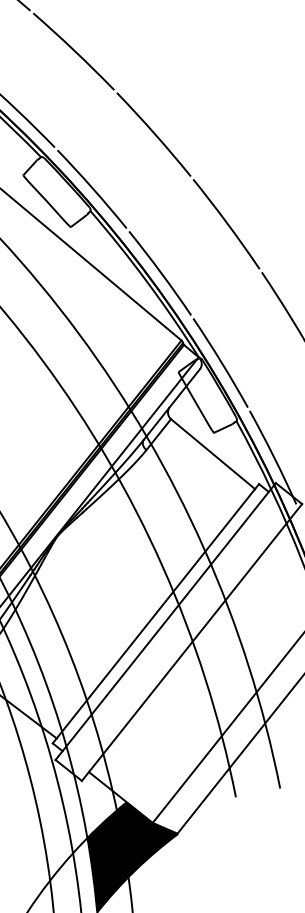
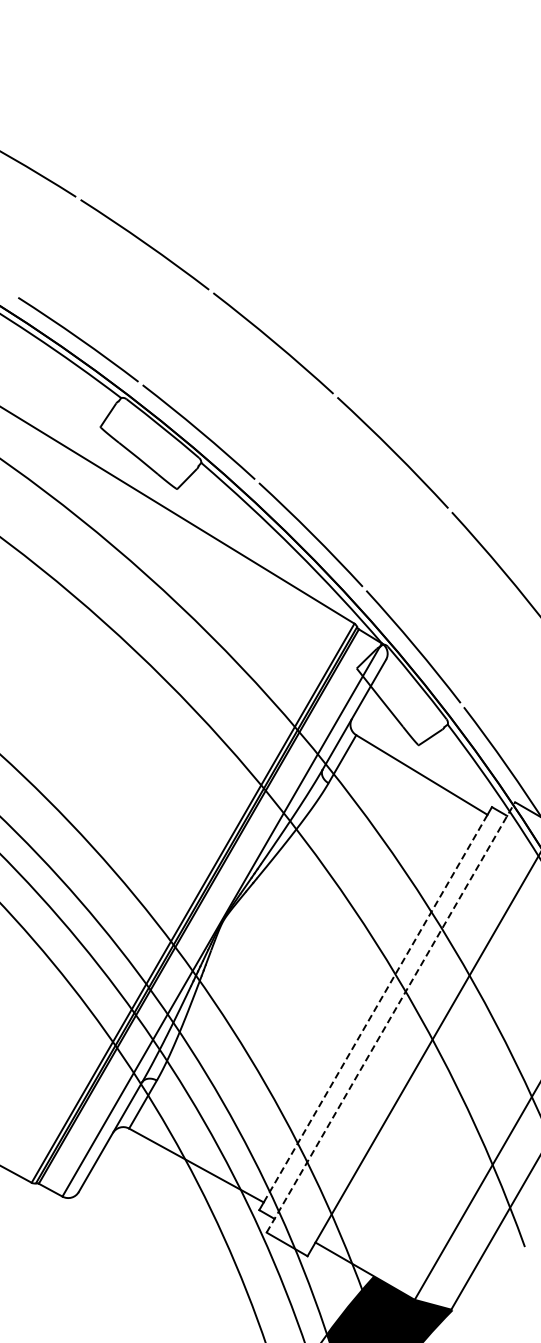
line: (155, 614) -> (375, 1009), solid -> dashed
line: (166, 620) -> (391, 1016), solid -> dashed

